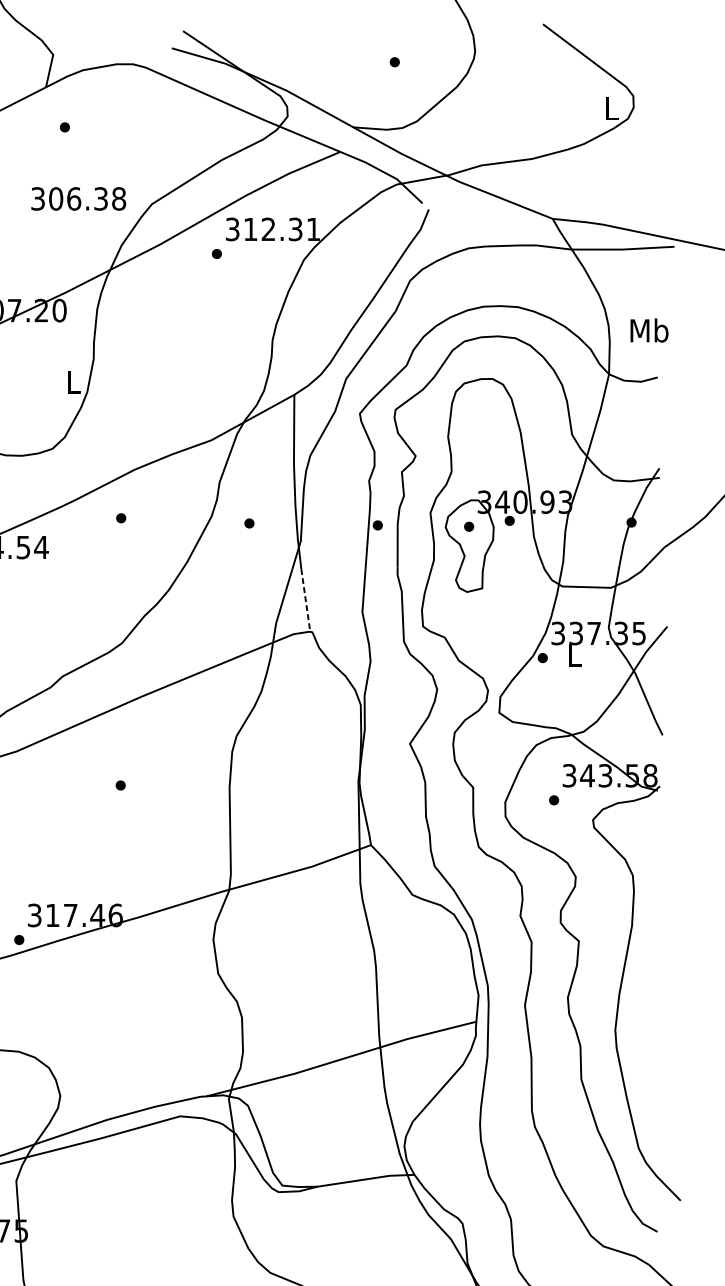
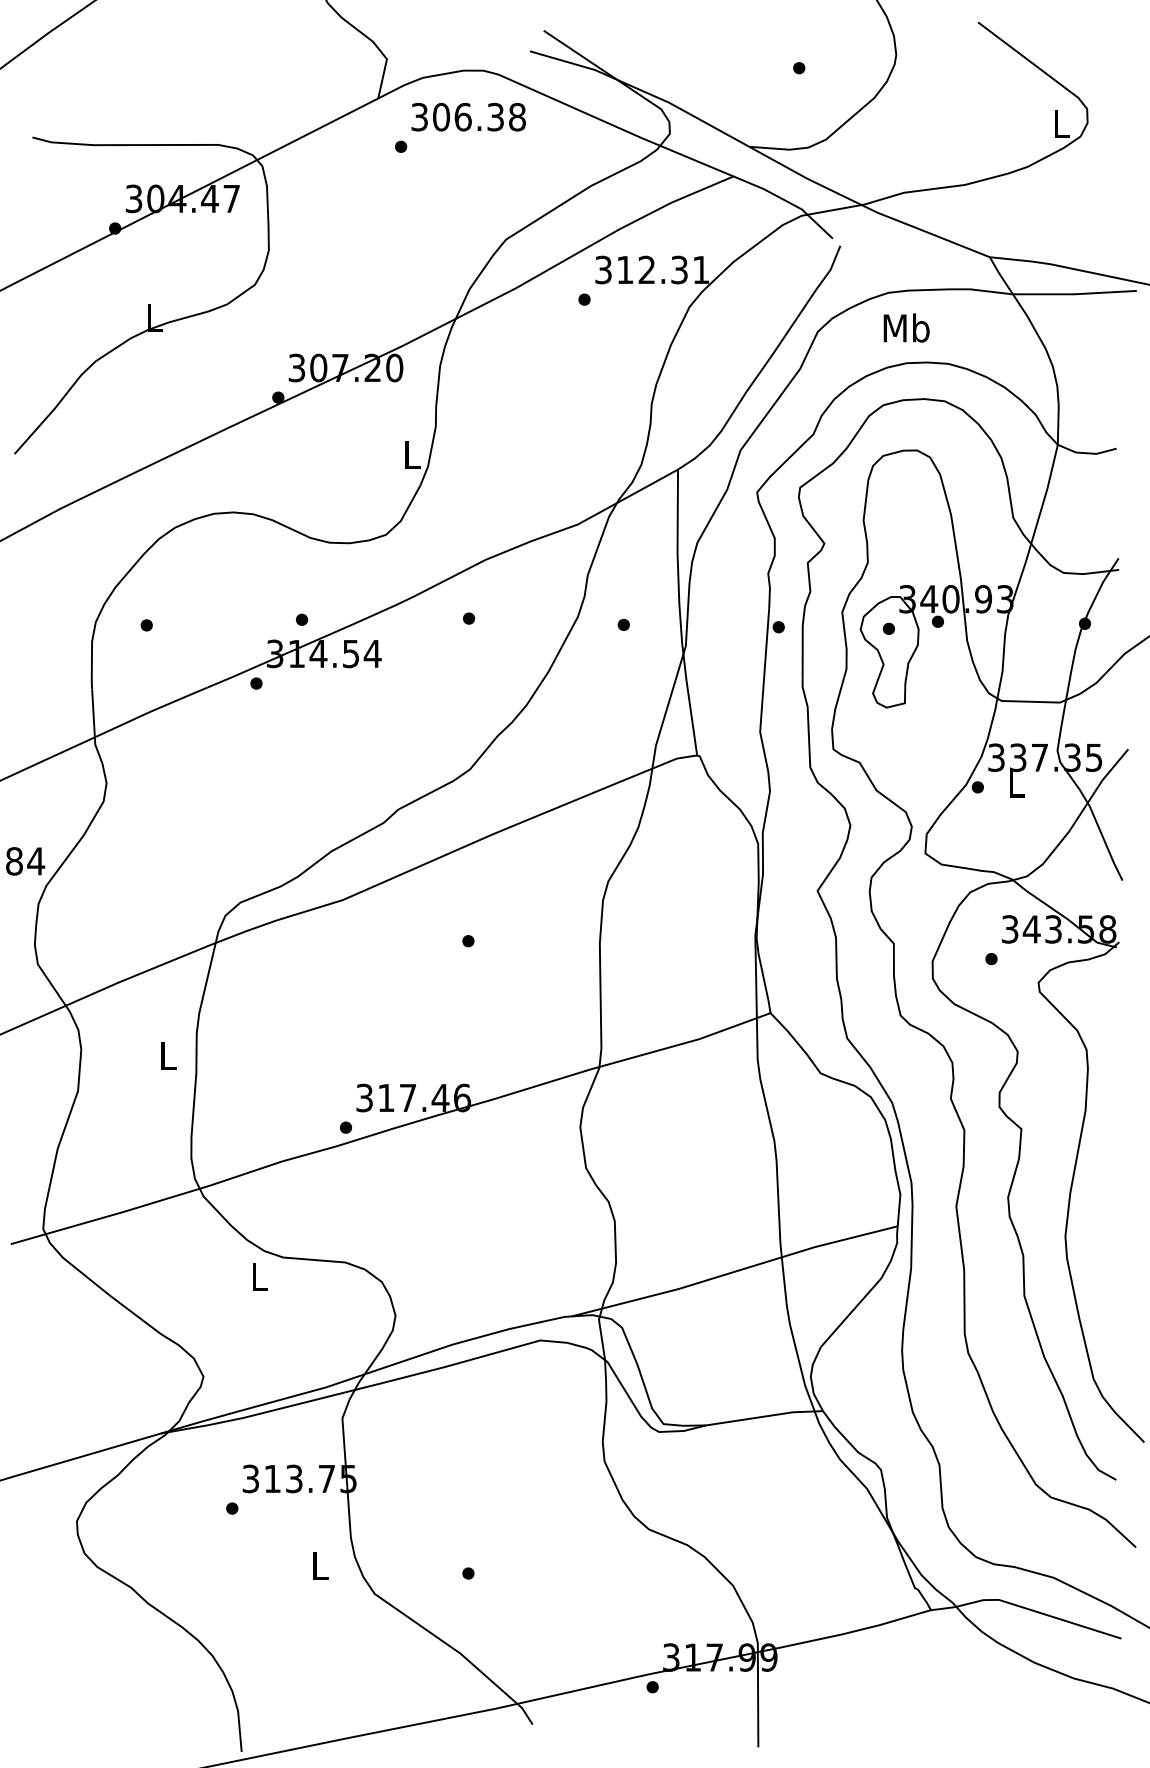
text: (78, 198) -> (468, 116), moved
text: (649, 330) -> (906, 327), moved
line: (305, 601) -> (691, 718), dashed -> solid

